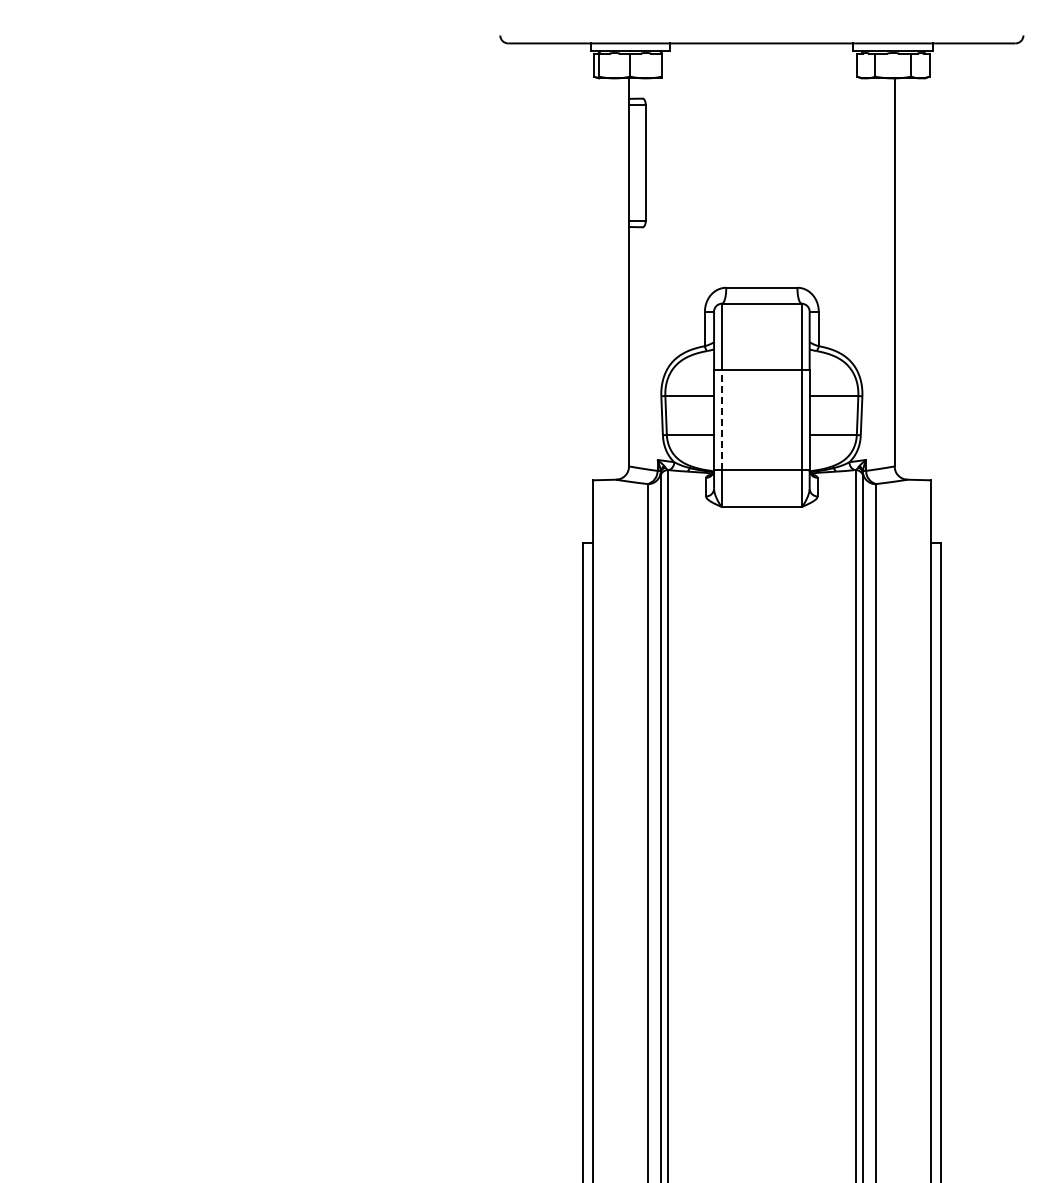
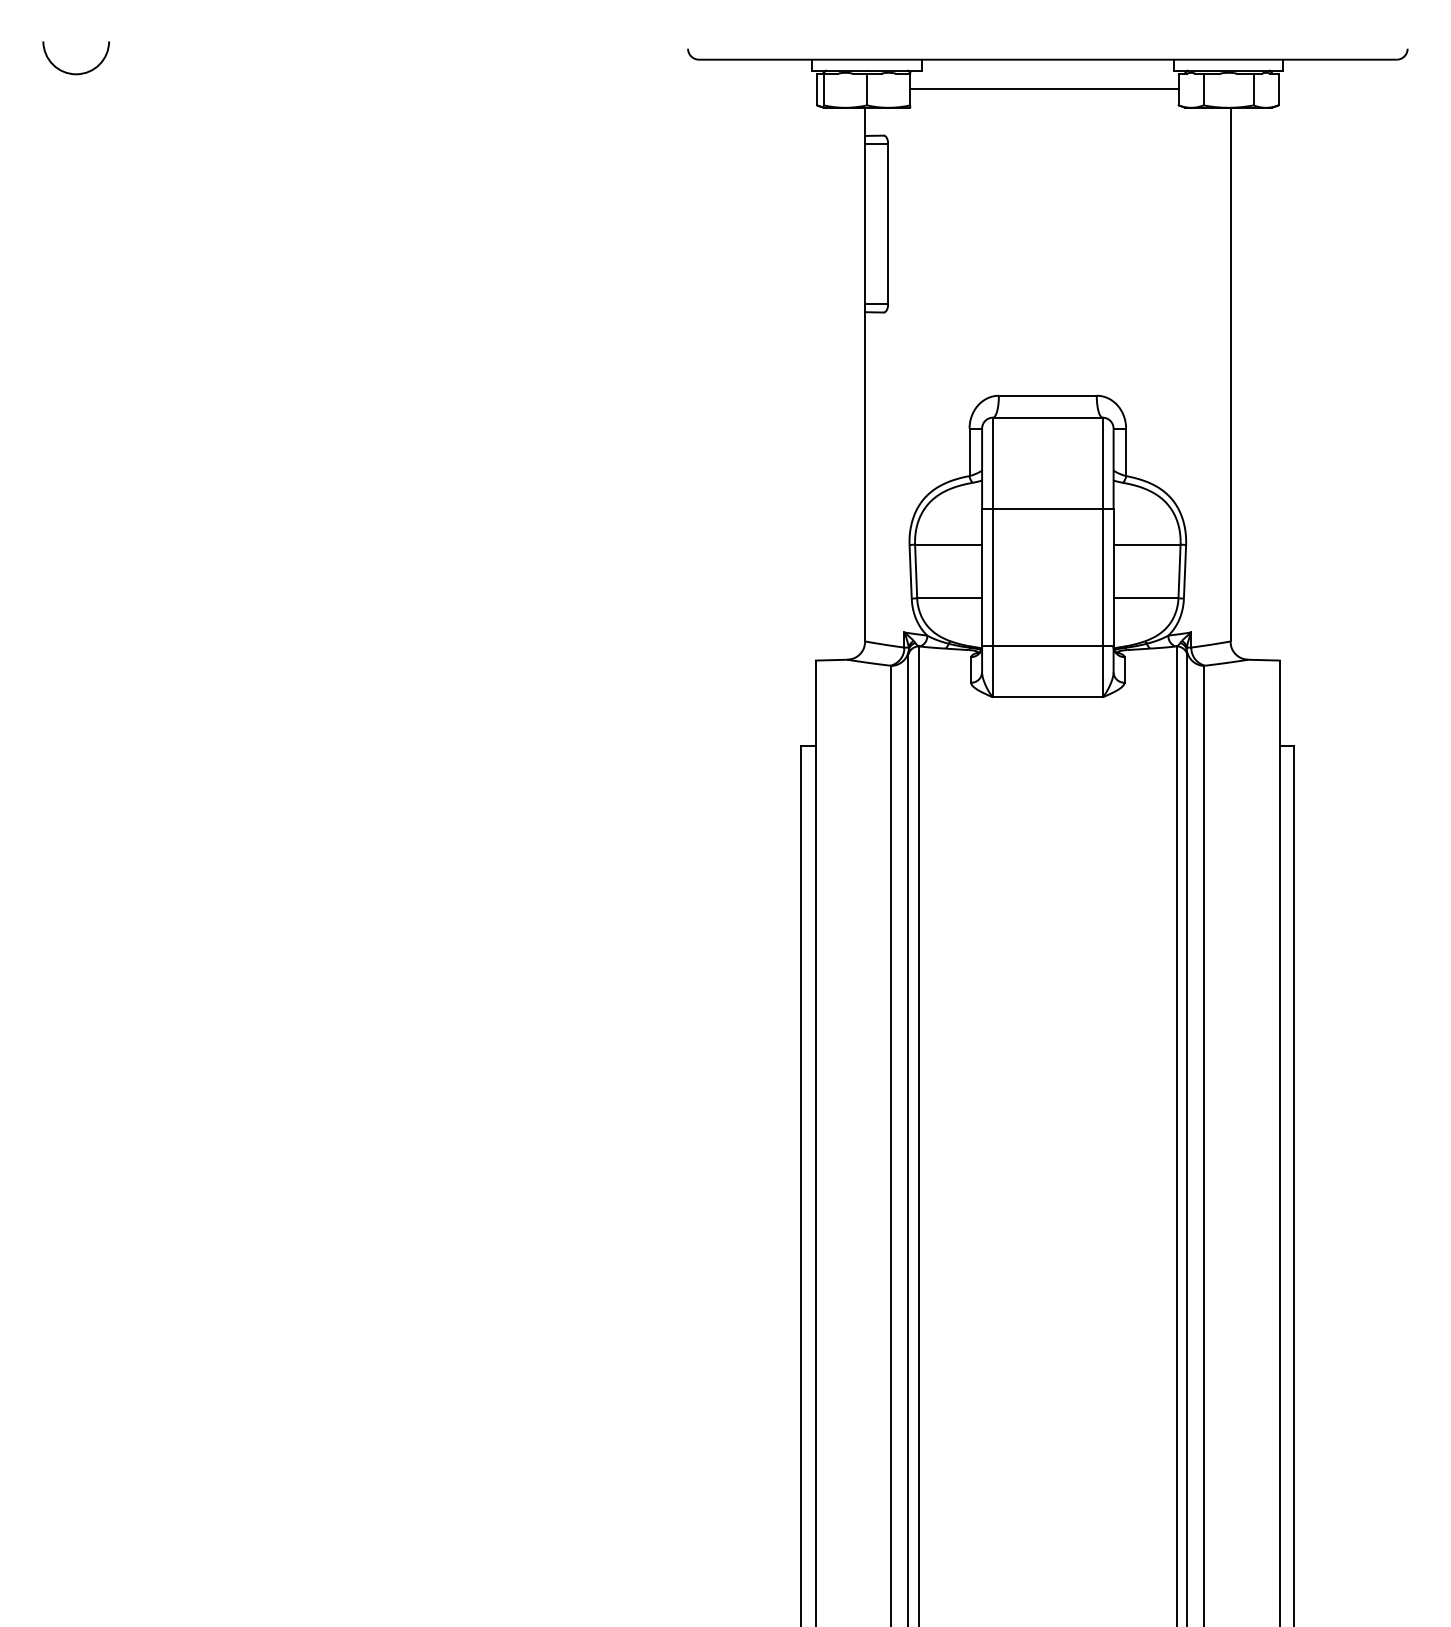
arc: (58, 52) -> (80, 72), added
line: (759, 64) -> (1044, 88), added
line: (722, 419) -> (993, 576), dashed -> solid

